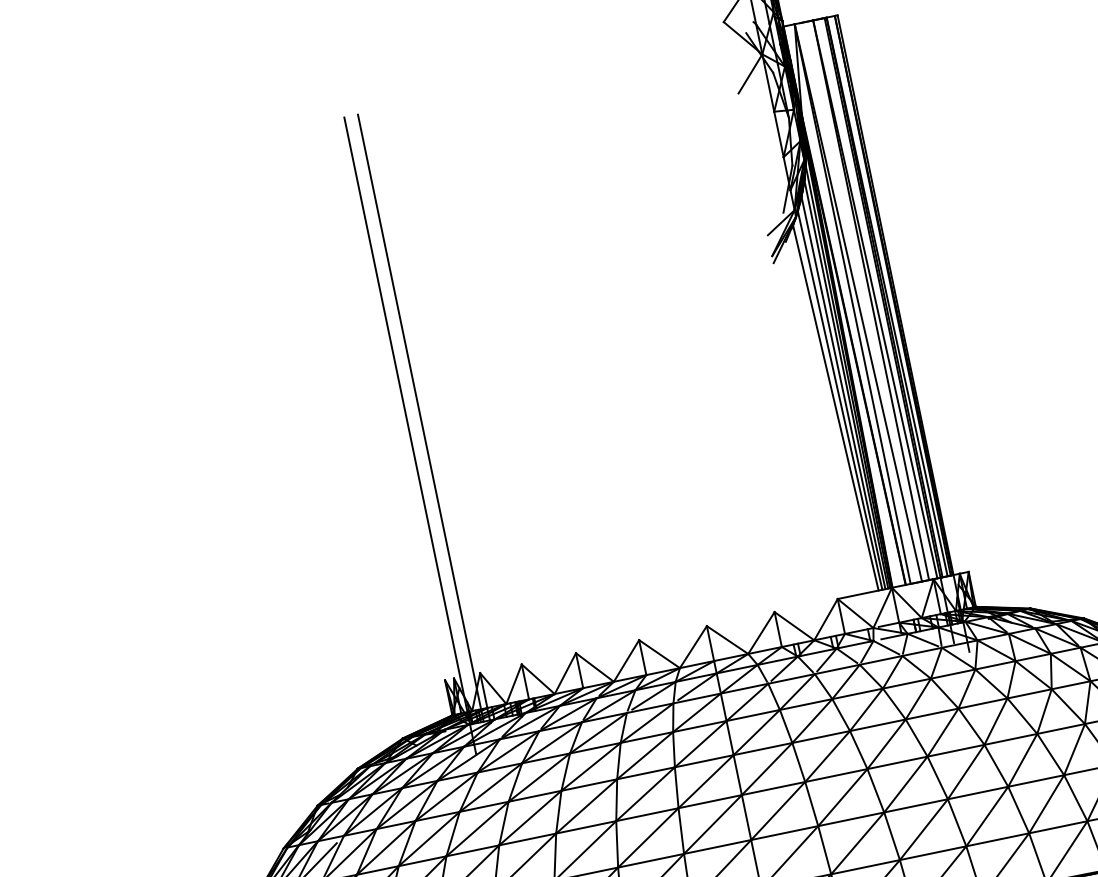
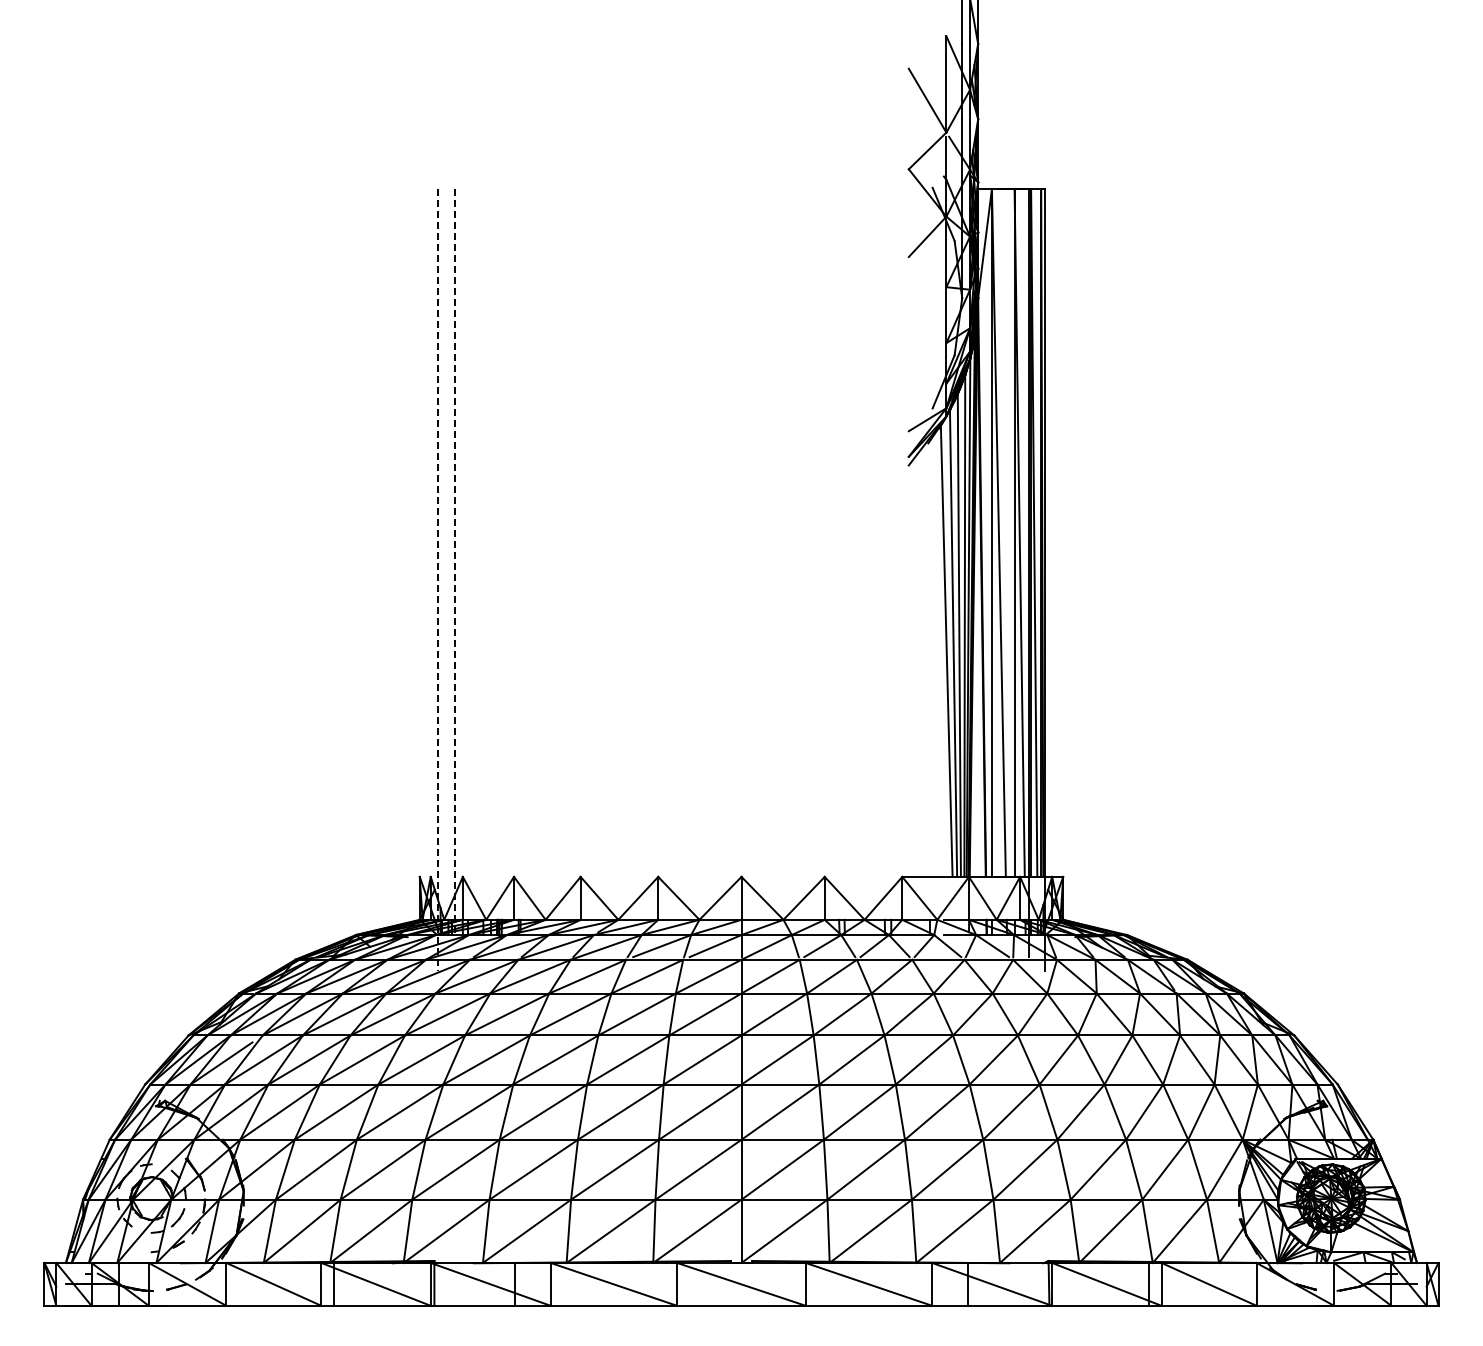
line: (421, 418) -> (455, 562), solid -> dashed
line: (410, 435) -> (438, 580), solid -> dashed

